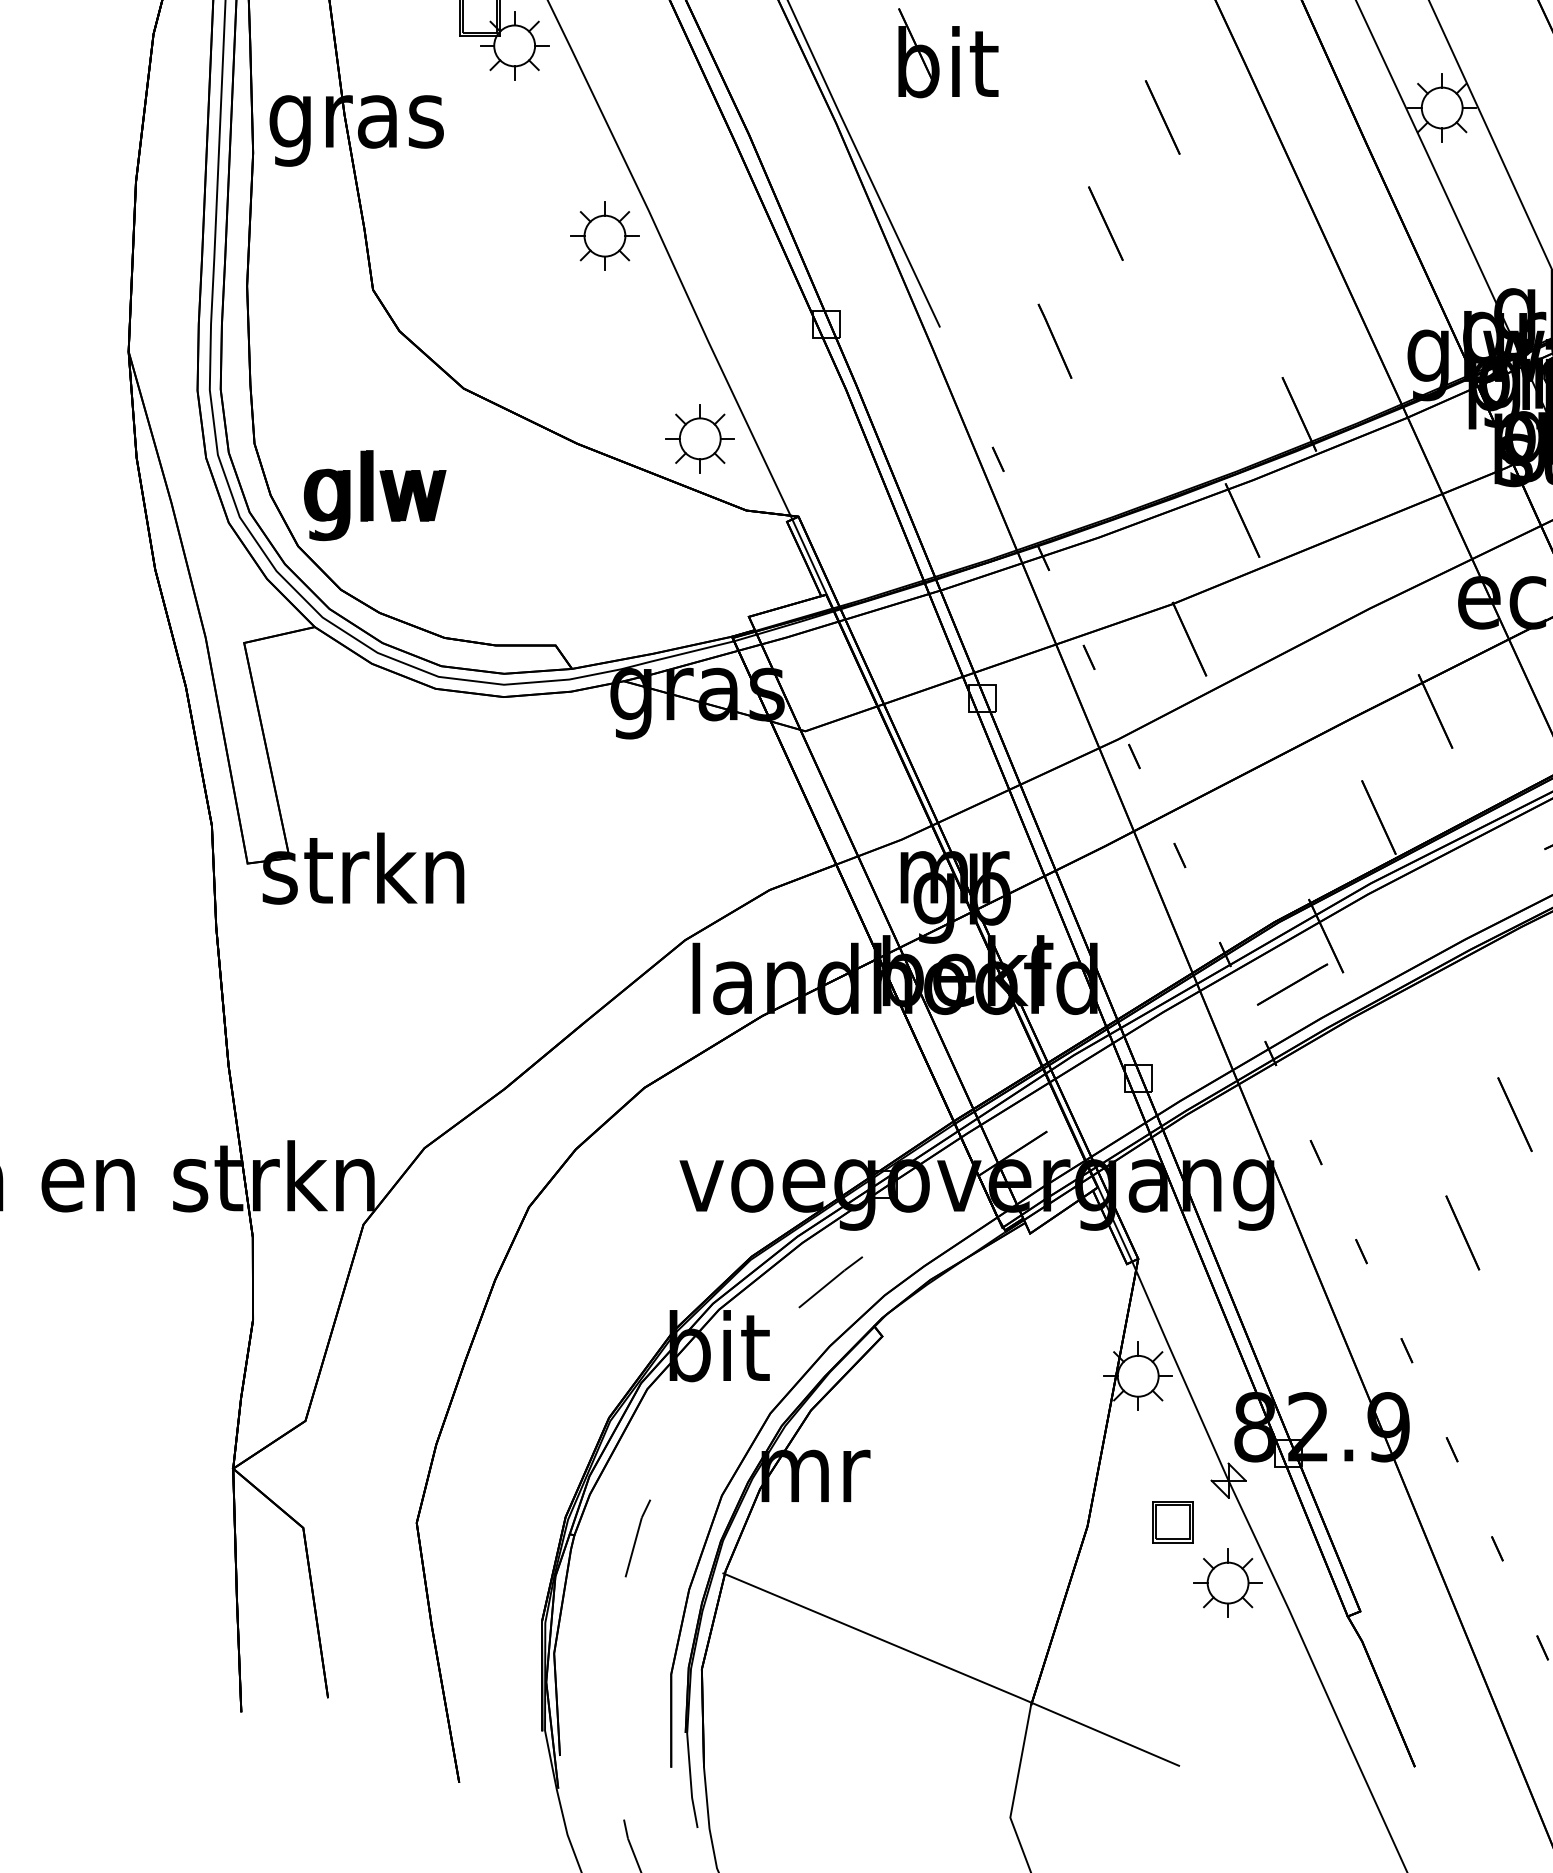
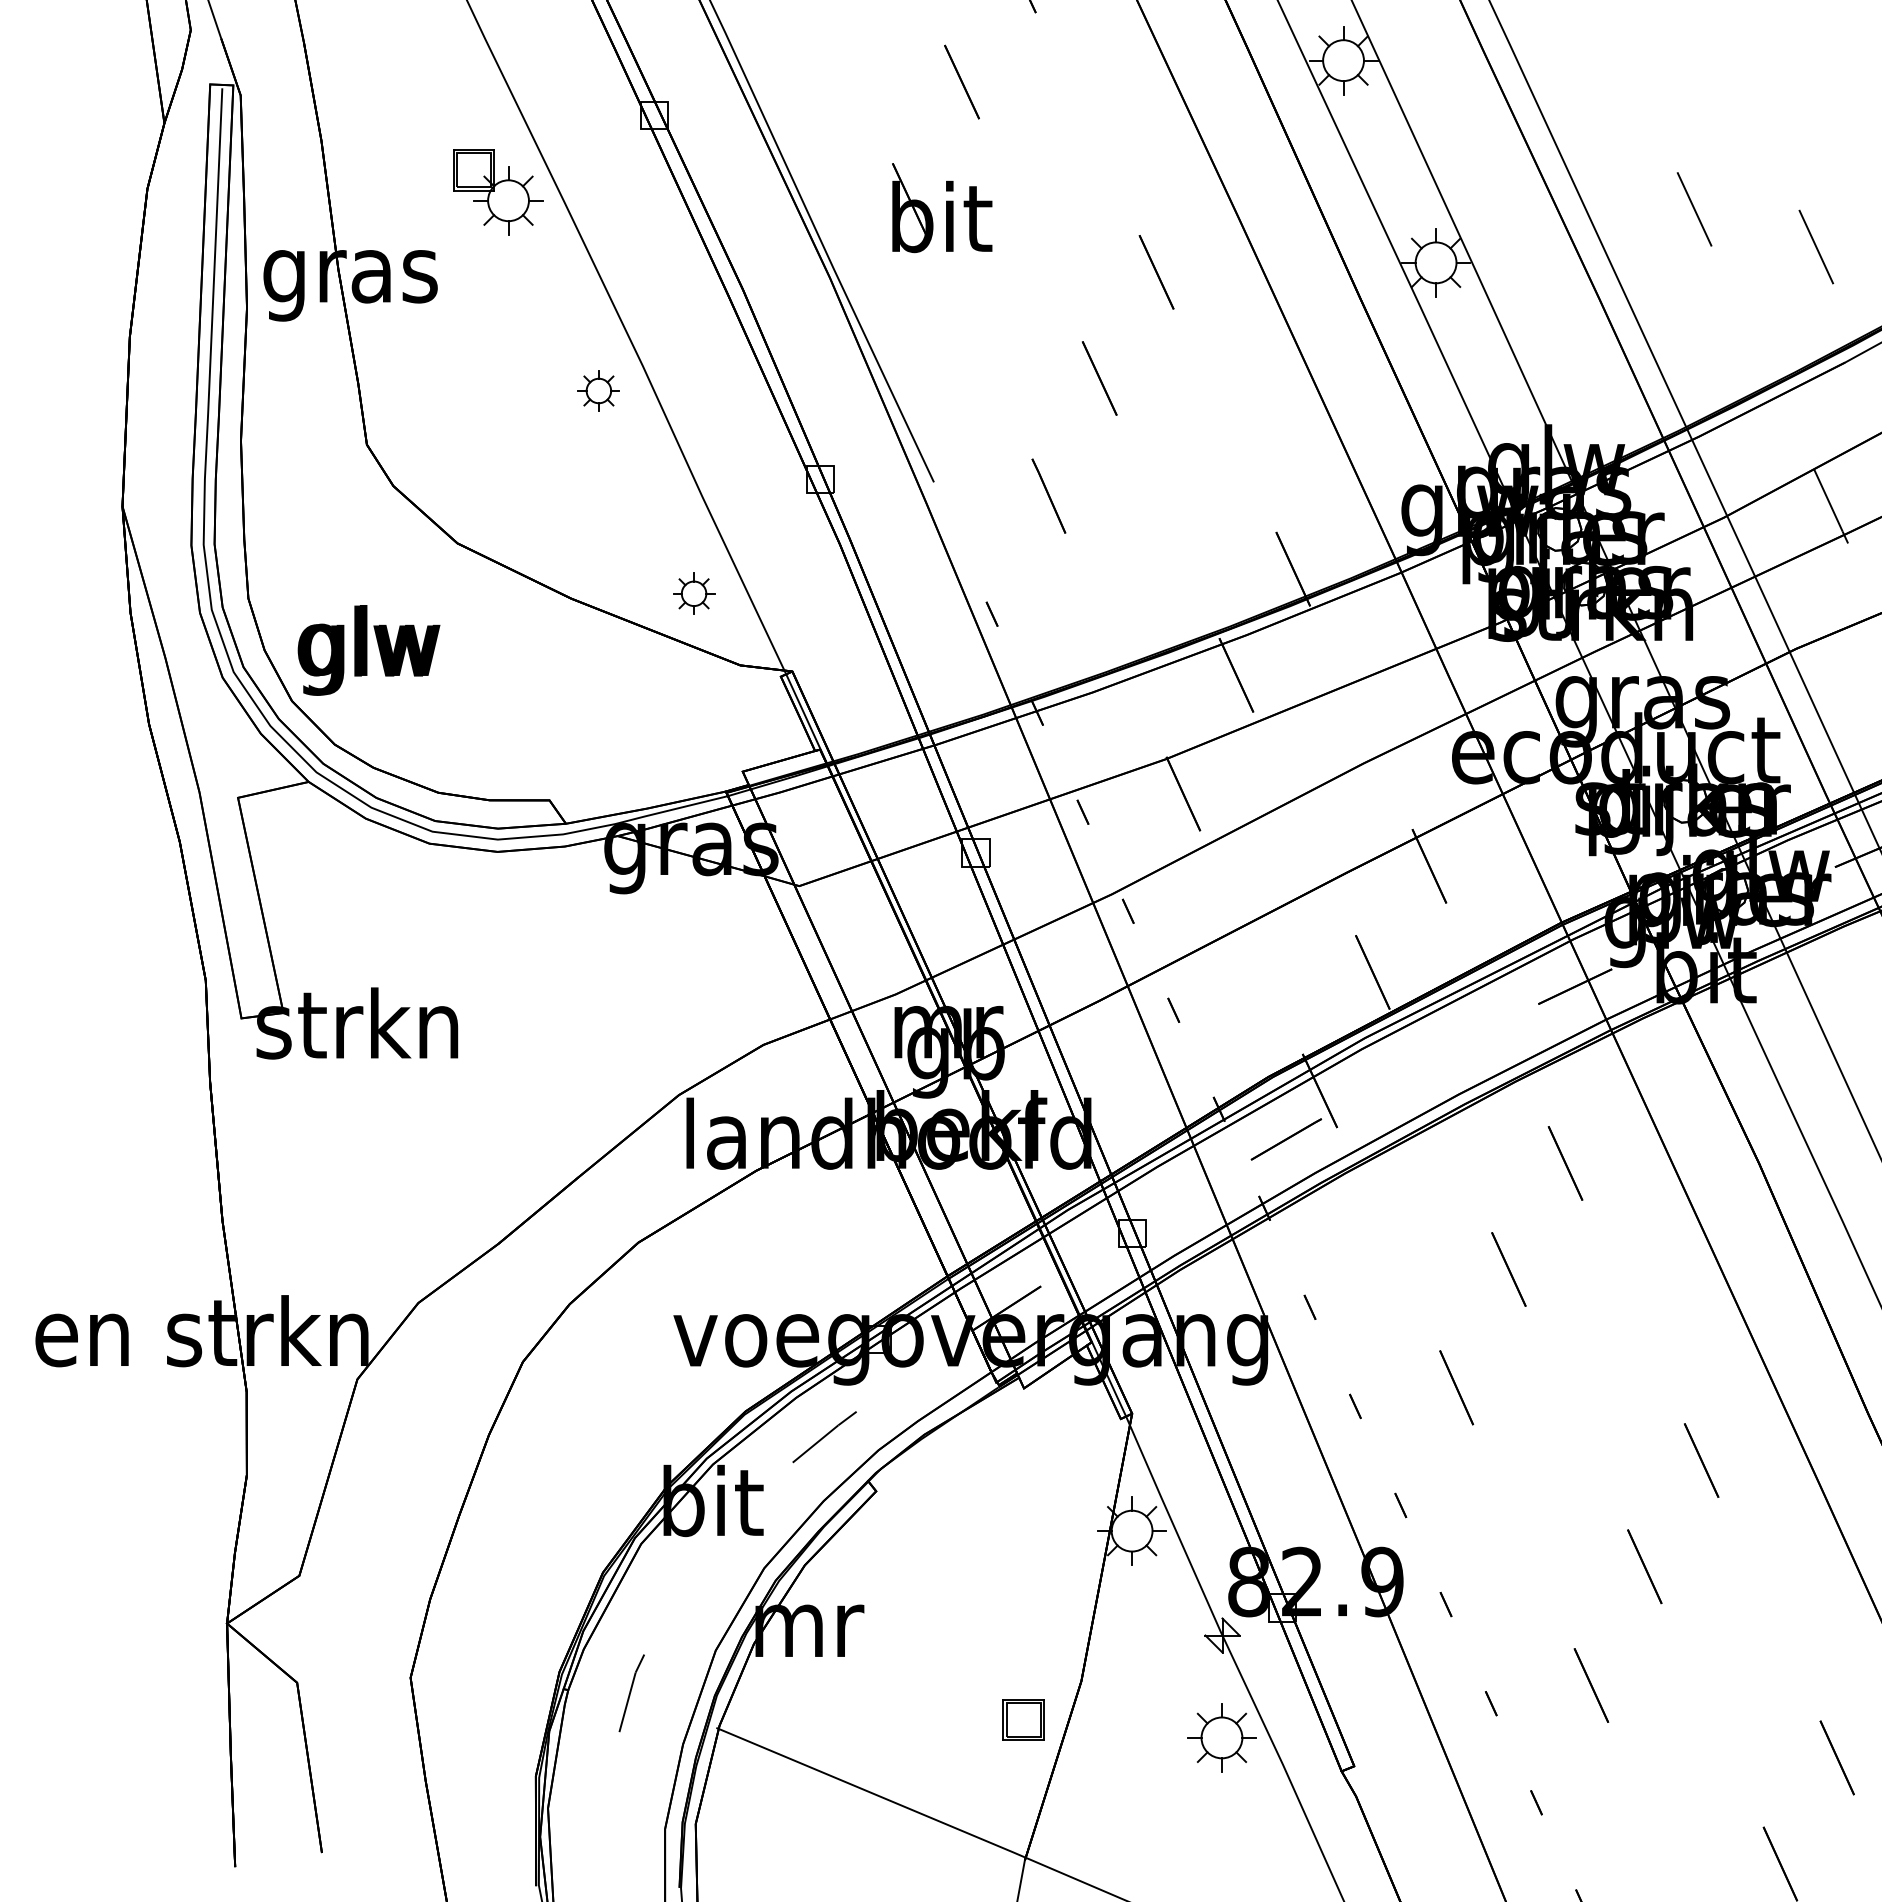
part: (604, 235) -> (598, 390), size x0.6
part: (699, 438) -> (693, 593), size x0.6
part: (1172, 1521) -> (1023, 1719), moved

